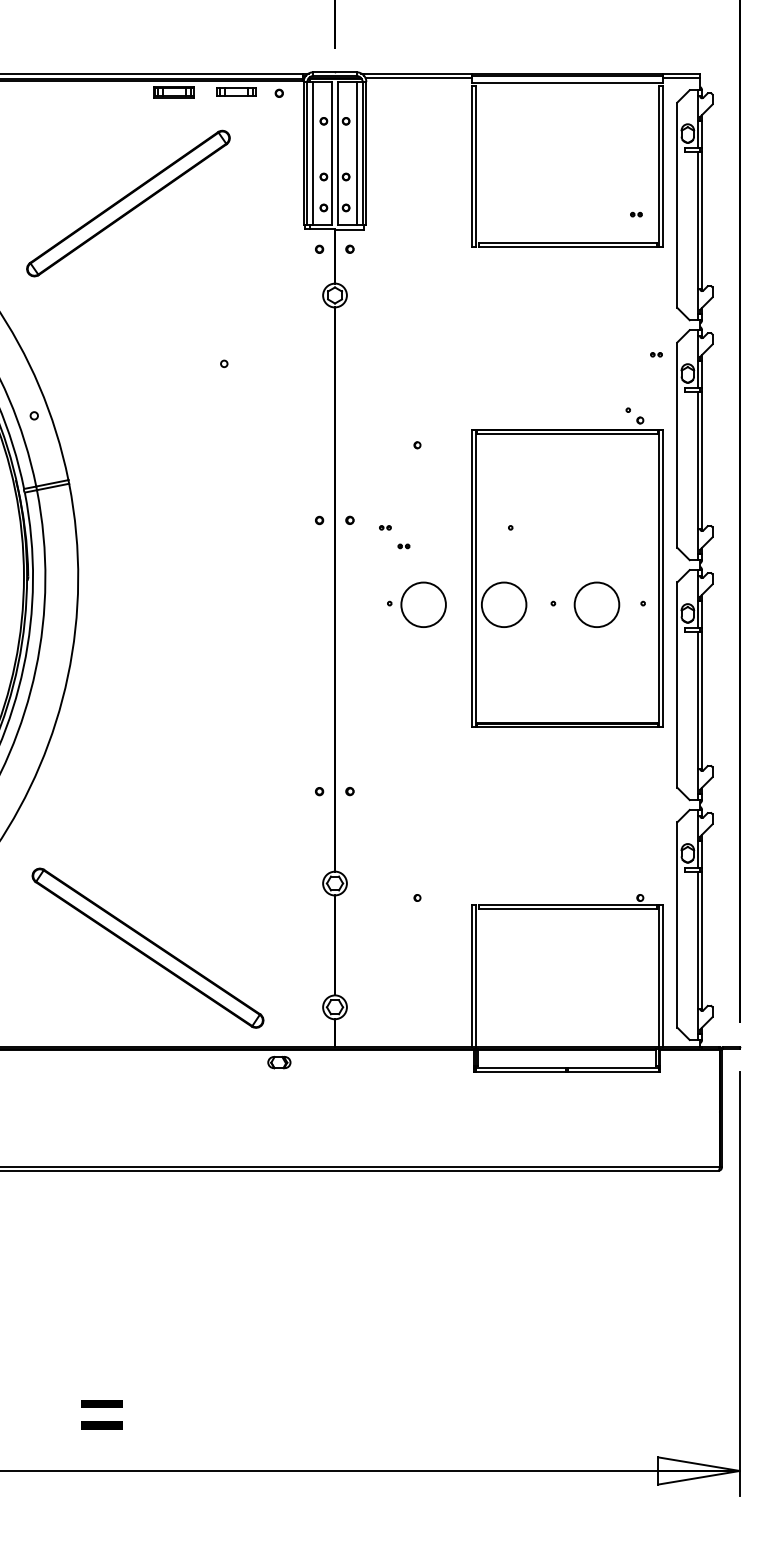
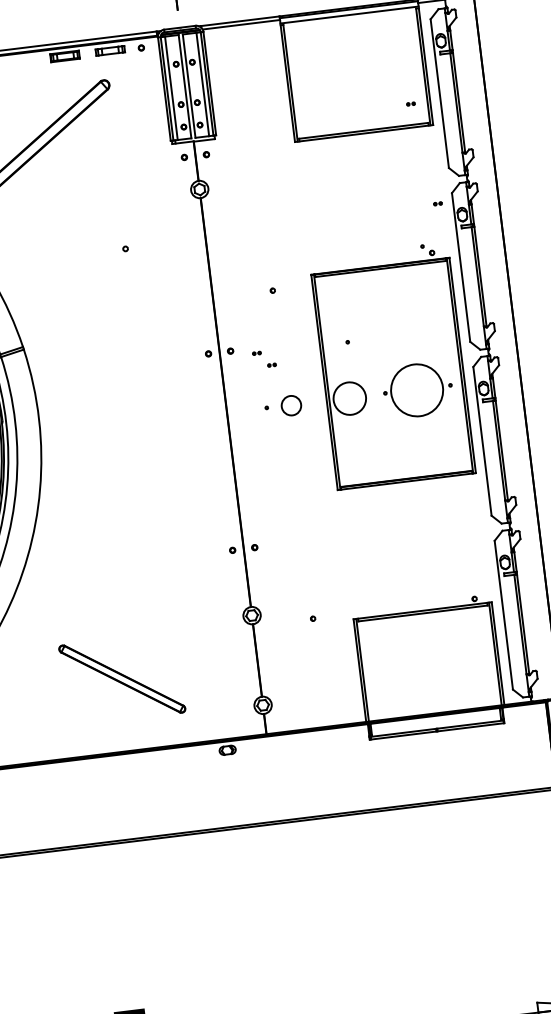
circle: (423, 604) -> (291, 405), size x0.6
circle: (596, 604) -> (416, 390), size x1.6
part: (147, 947) -> (121, 678), size x0.7

